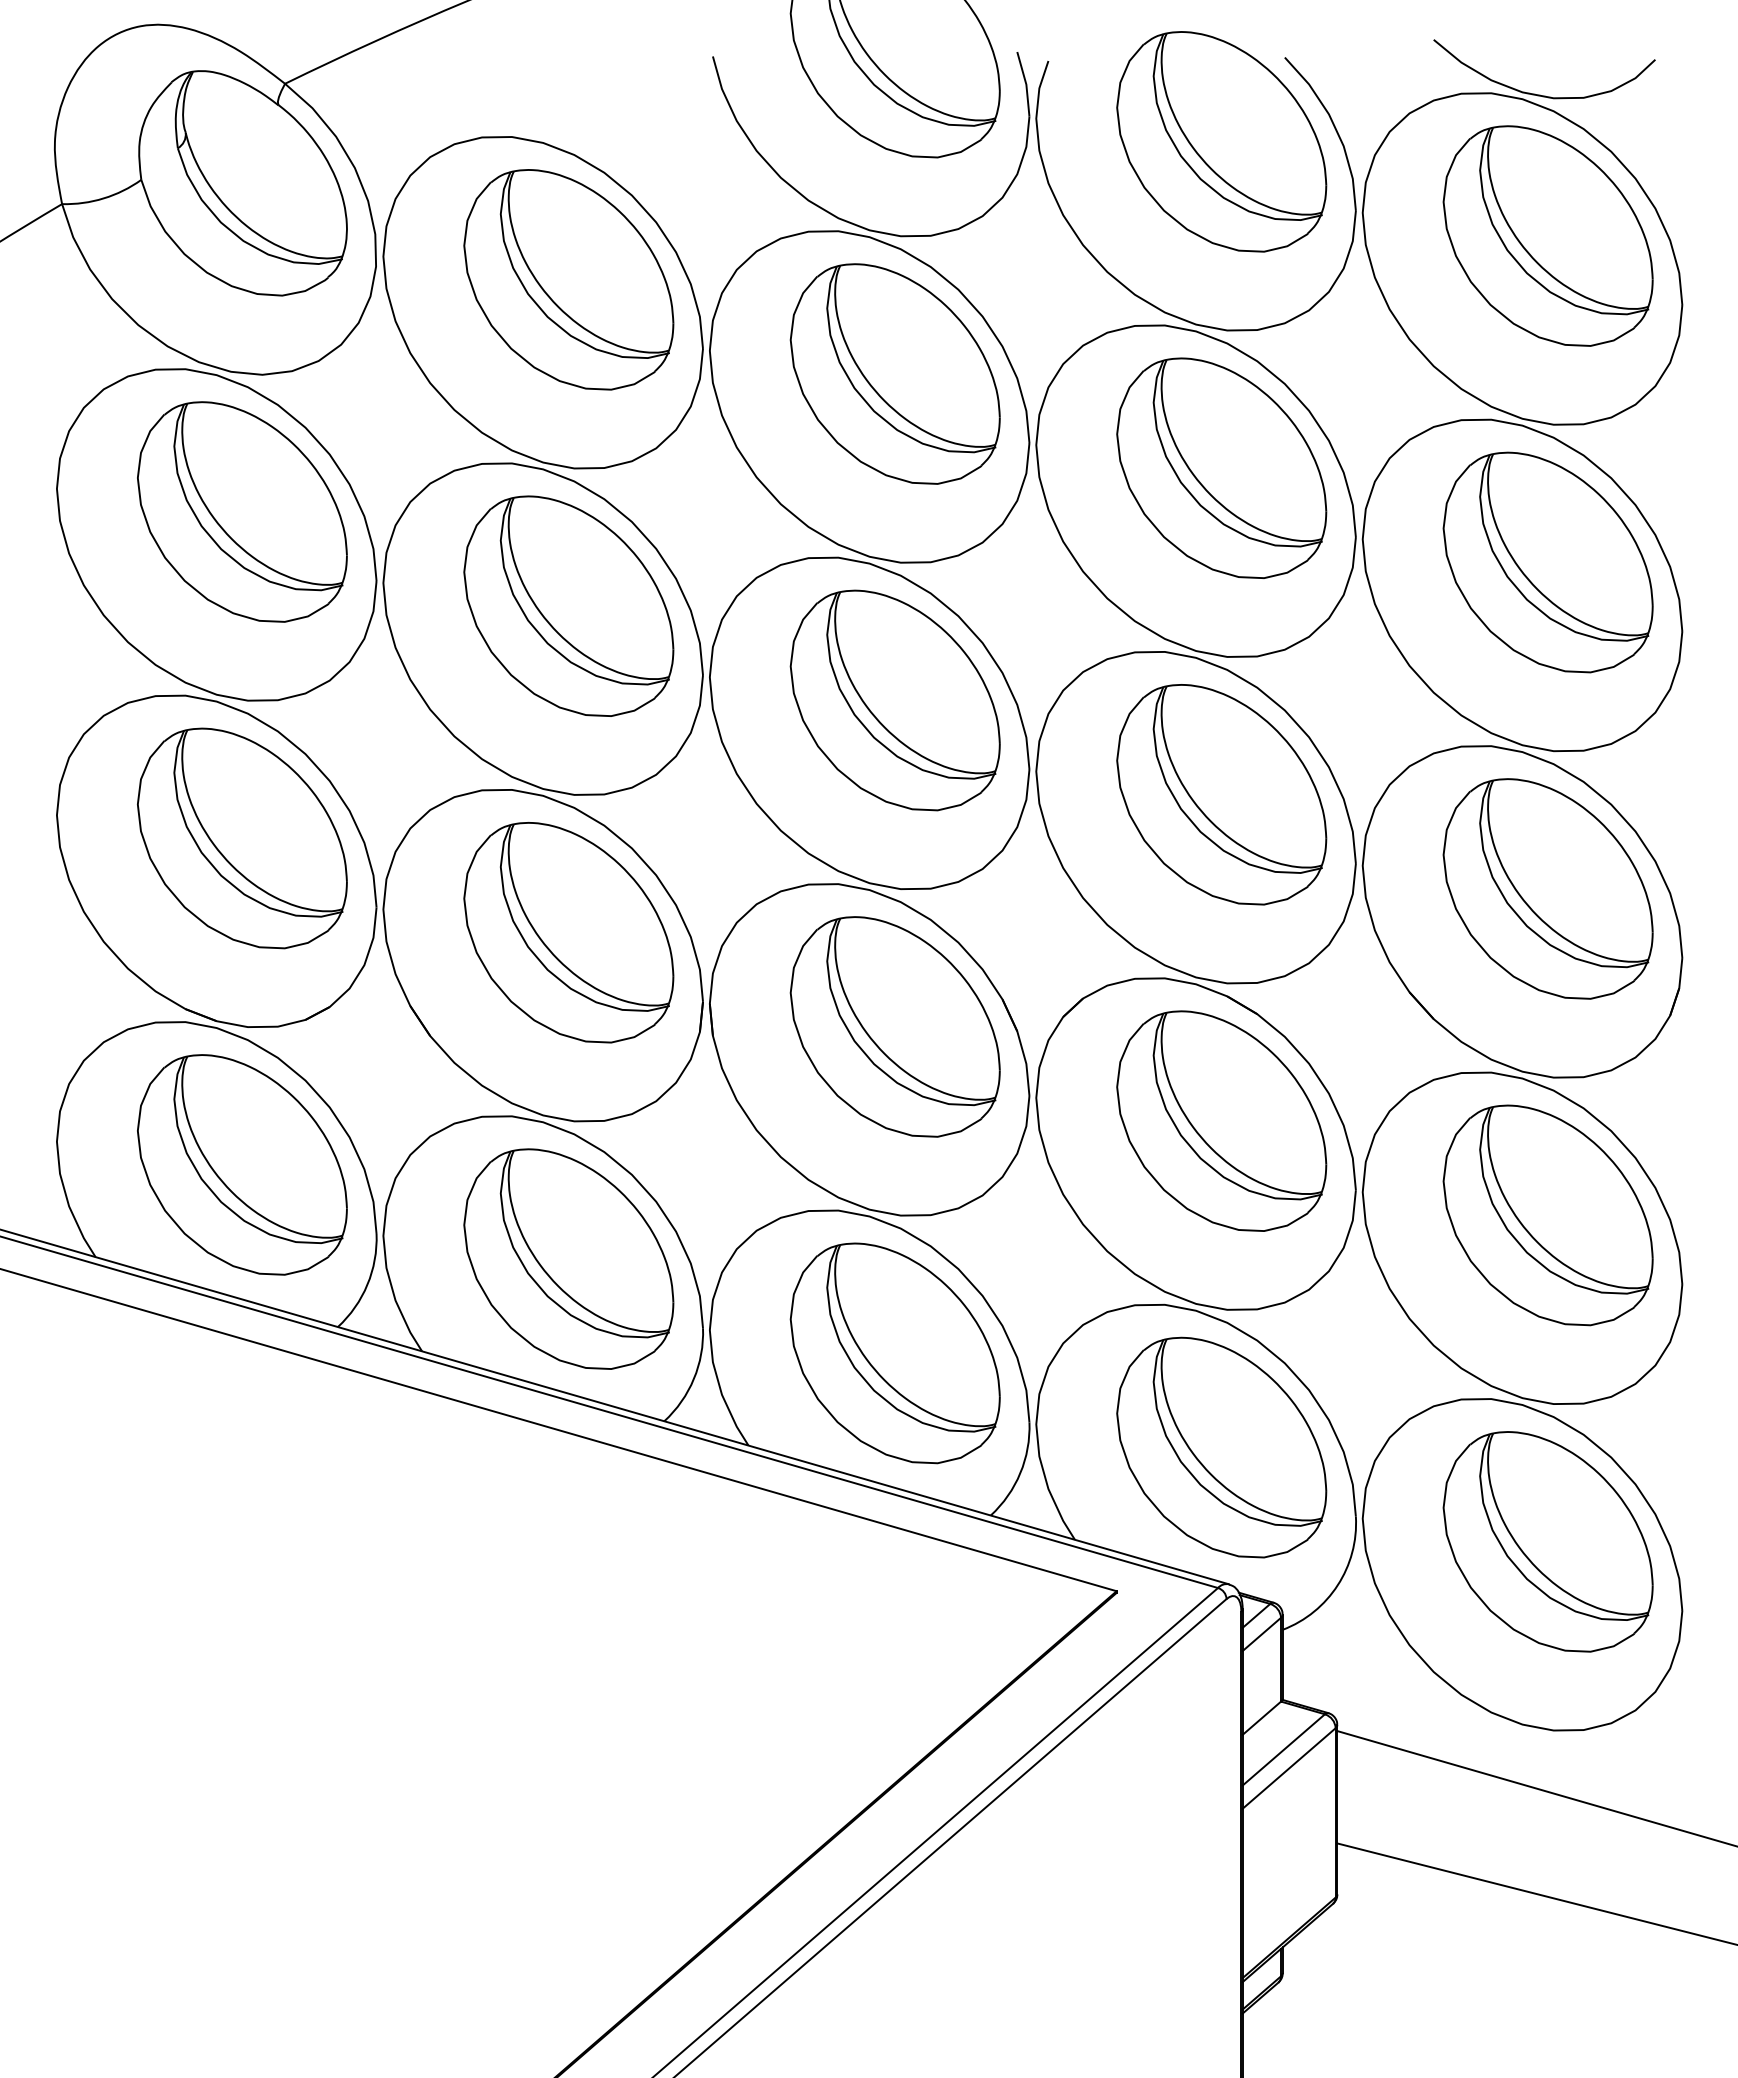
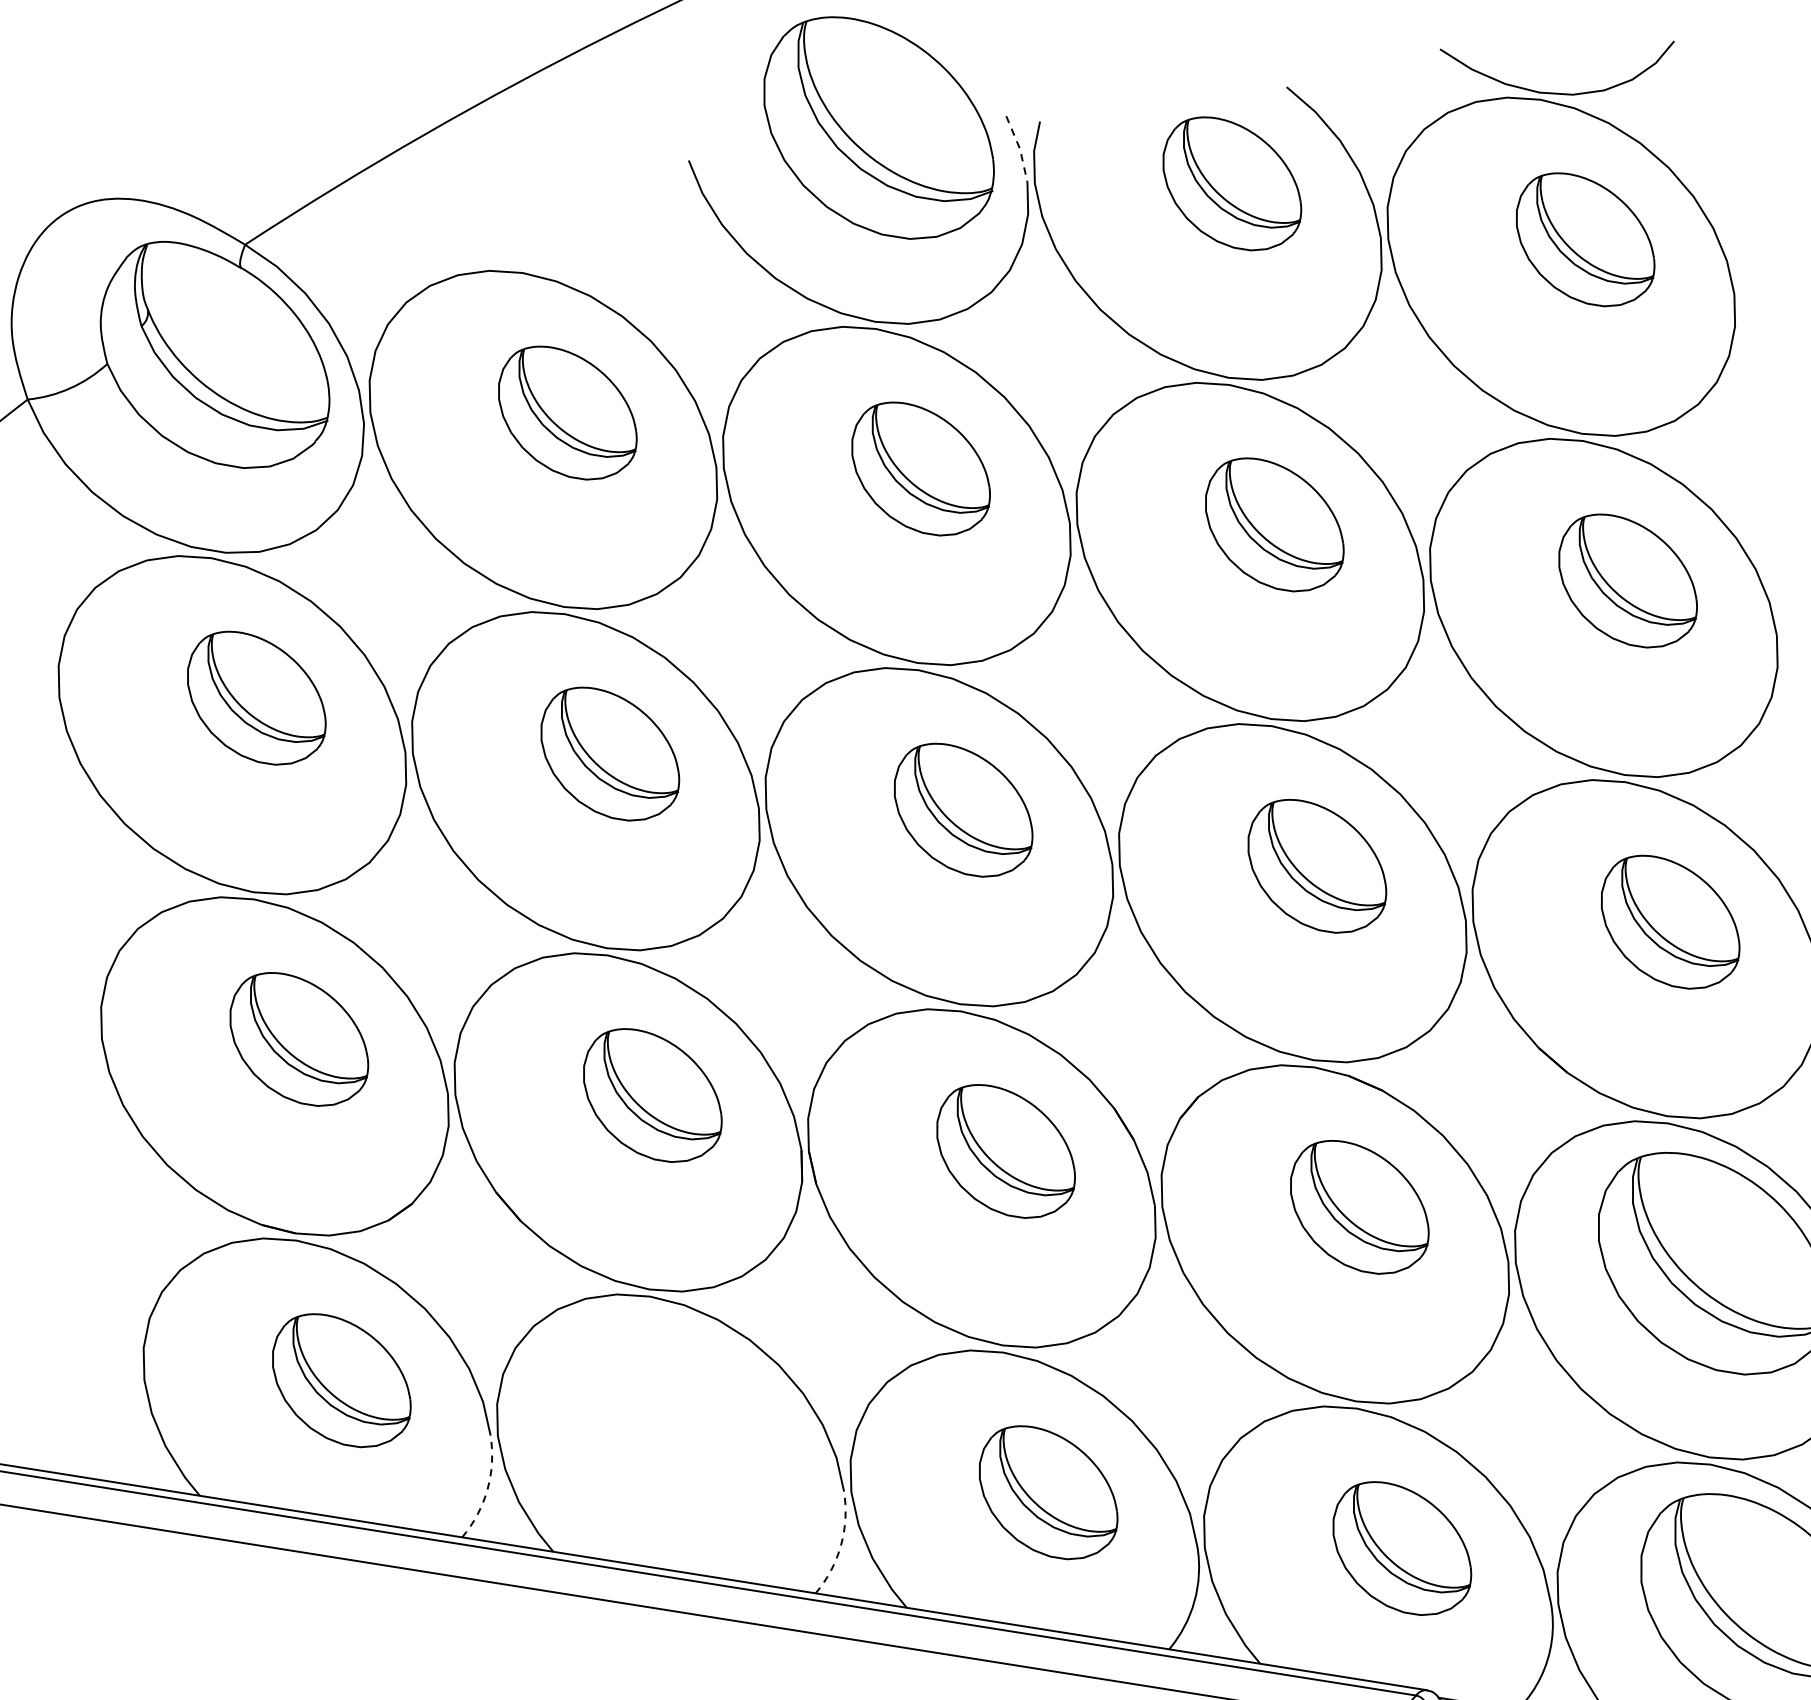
line: (1026, 84) -> (1020, 148), solid -> dashed
part: (1221, 141) -> (1231, 183), size x0.6
part: (1547, 235) -> (1584, 238), size x0.6
part: (568, 279) -> (566, 412), size x0.6
part: (894, 373) -> (919, 468), size x0.6
part: (1221, 467) -> (1273, 523), size x0.6
part: (242, 511) -> (256, 697), size x0.6
part: (1547, 562) -> (1626, 580), size x0.6
part: (568, 605) -> (609, 753), size x0.6
part: (894, 700) -> (962, 810), size x0.6
part: (1221, 794) -> (1316, 865), size x0.6
part: (242, 838) -> (298, 1039), size x0.6
part: (1547, 888) -> (1669, 921), size x0.6
part: (568, 932) -> (651, 1094), size x0.6
part: (894, 1026) -> (1004, 1150), size x0.6
part: (1221, 1120) -> (1358, 1206), size x0.6
part: (242, 1164) -> (341, 1379), size x0.6
part: (568, 1258) -> (694, 1435), removed
arc: (367, 1284) -> (487, 1489), solid -> dashed
part: (894, 1353) -> (1047, 1492), size x0.6
arc: (693, 1379) -> (840, 1545), solid -> dashed
part: (1221, 1447) -> (1401, 1548), size x0.6

